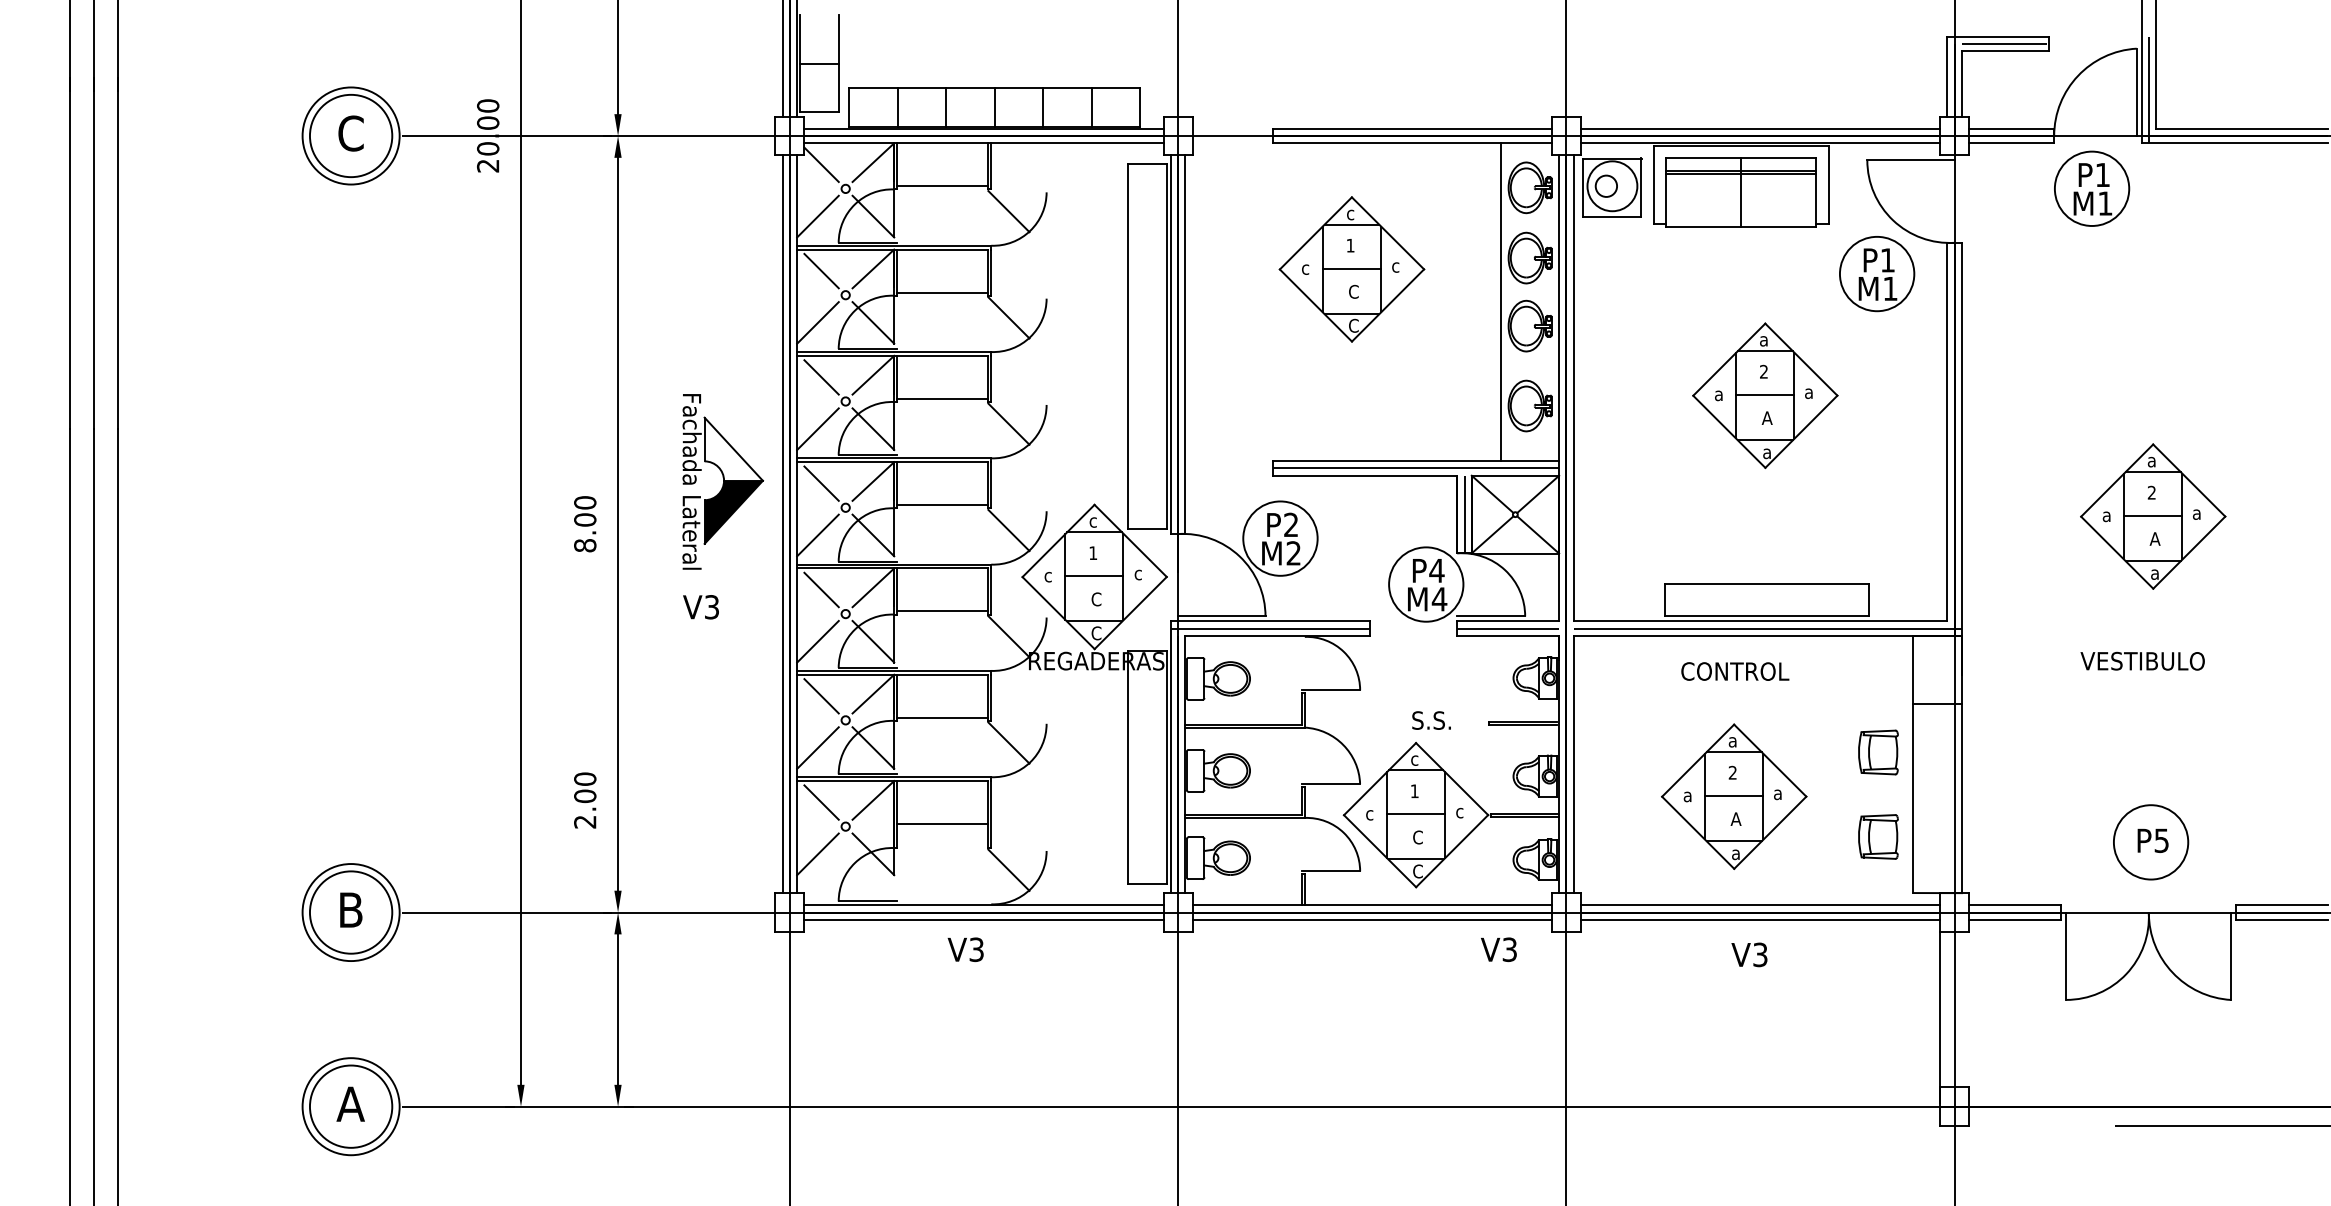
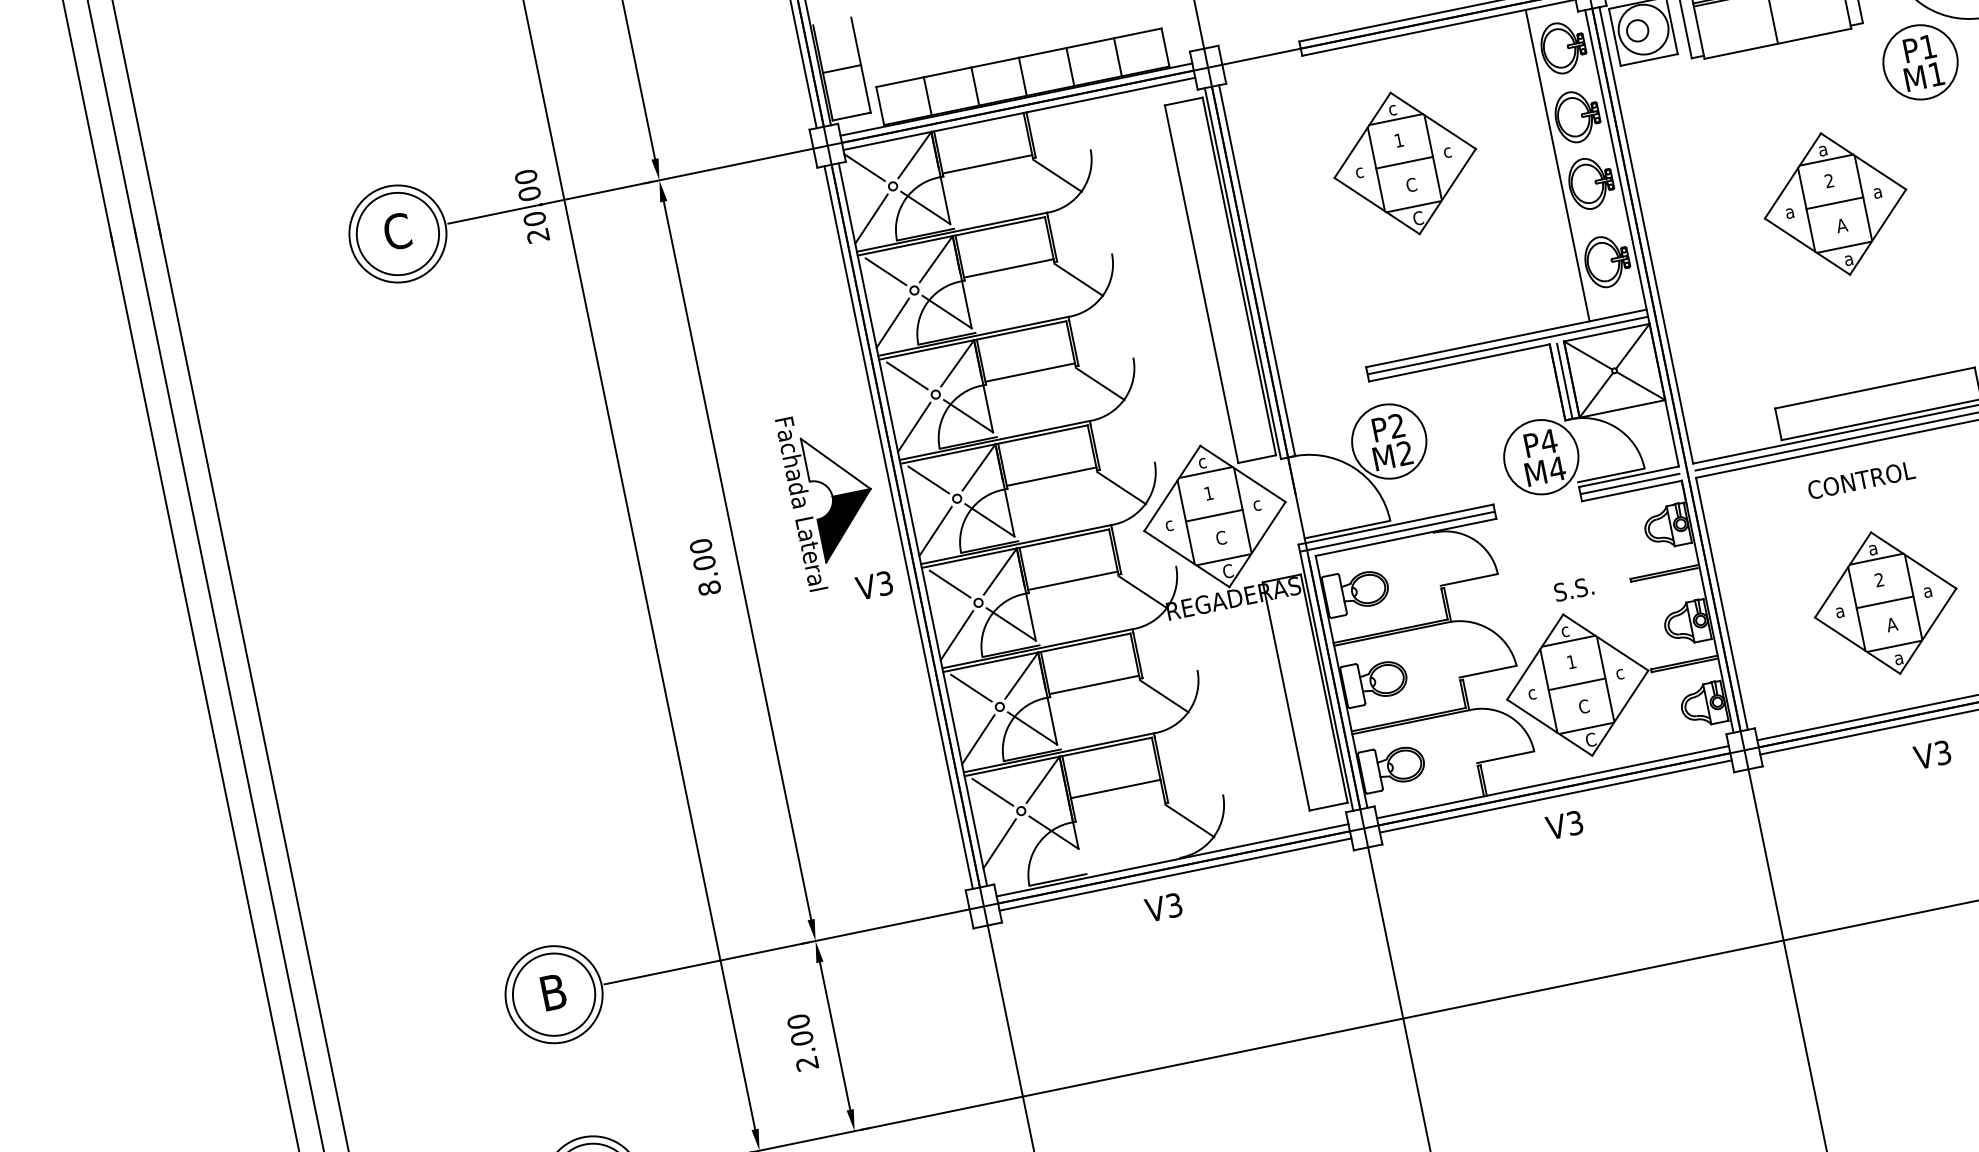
text: (700, 607) -> (873, 586), moved
text: (585, 800) -> (803, 1042), moved
text: (1498, 949) -> (1563, 825), moved

